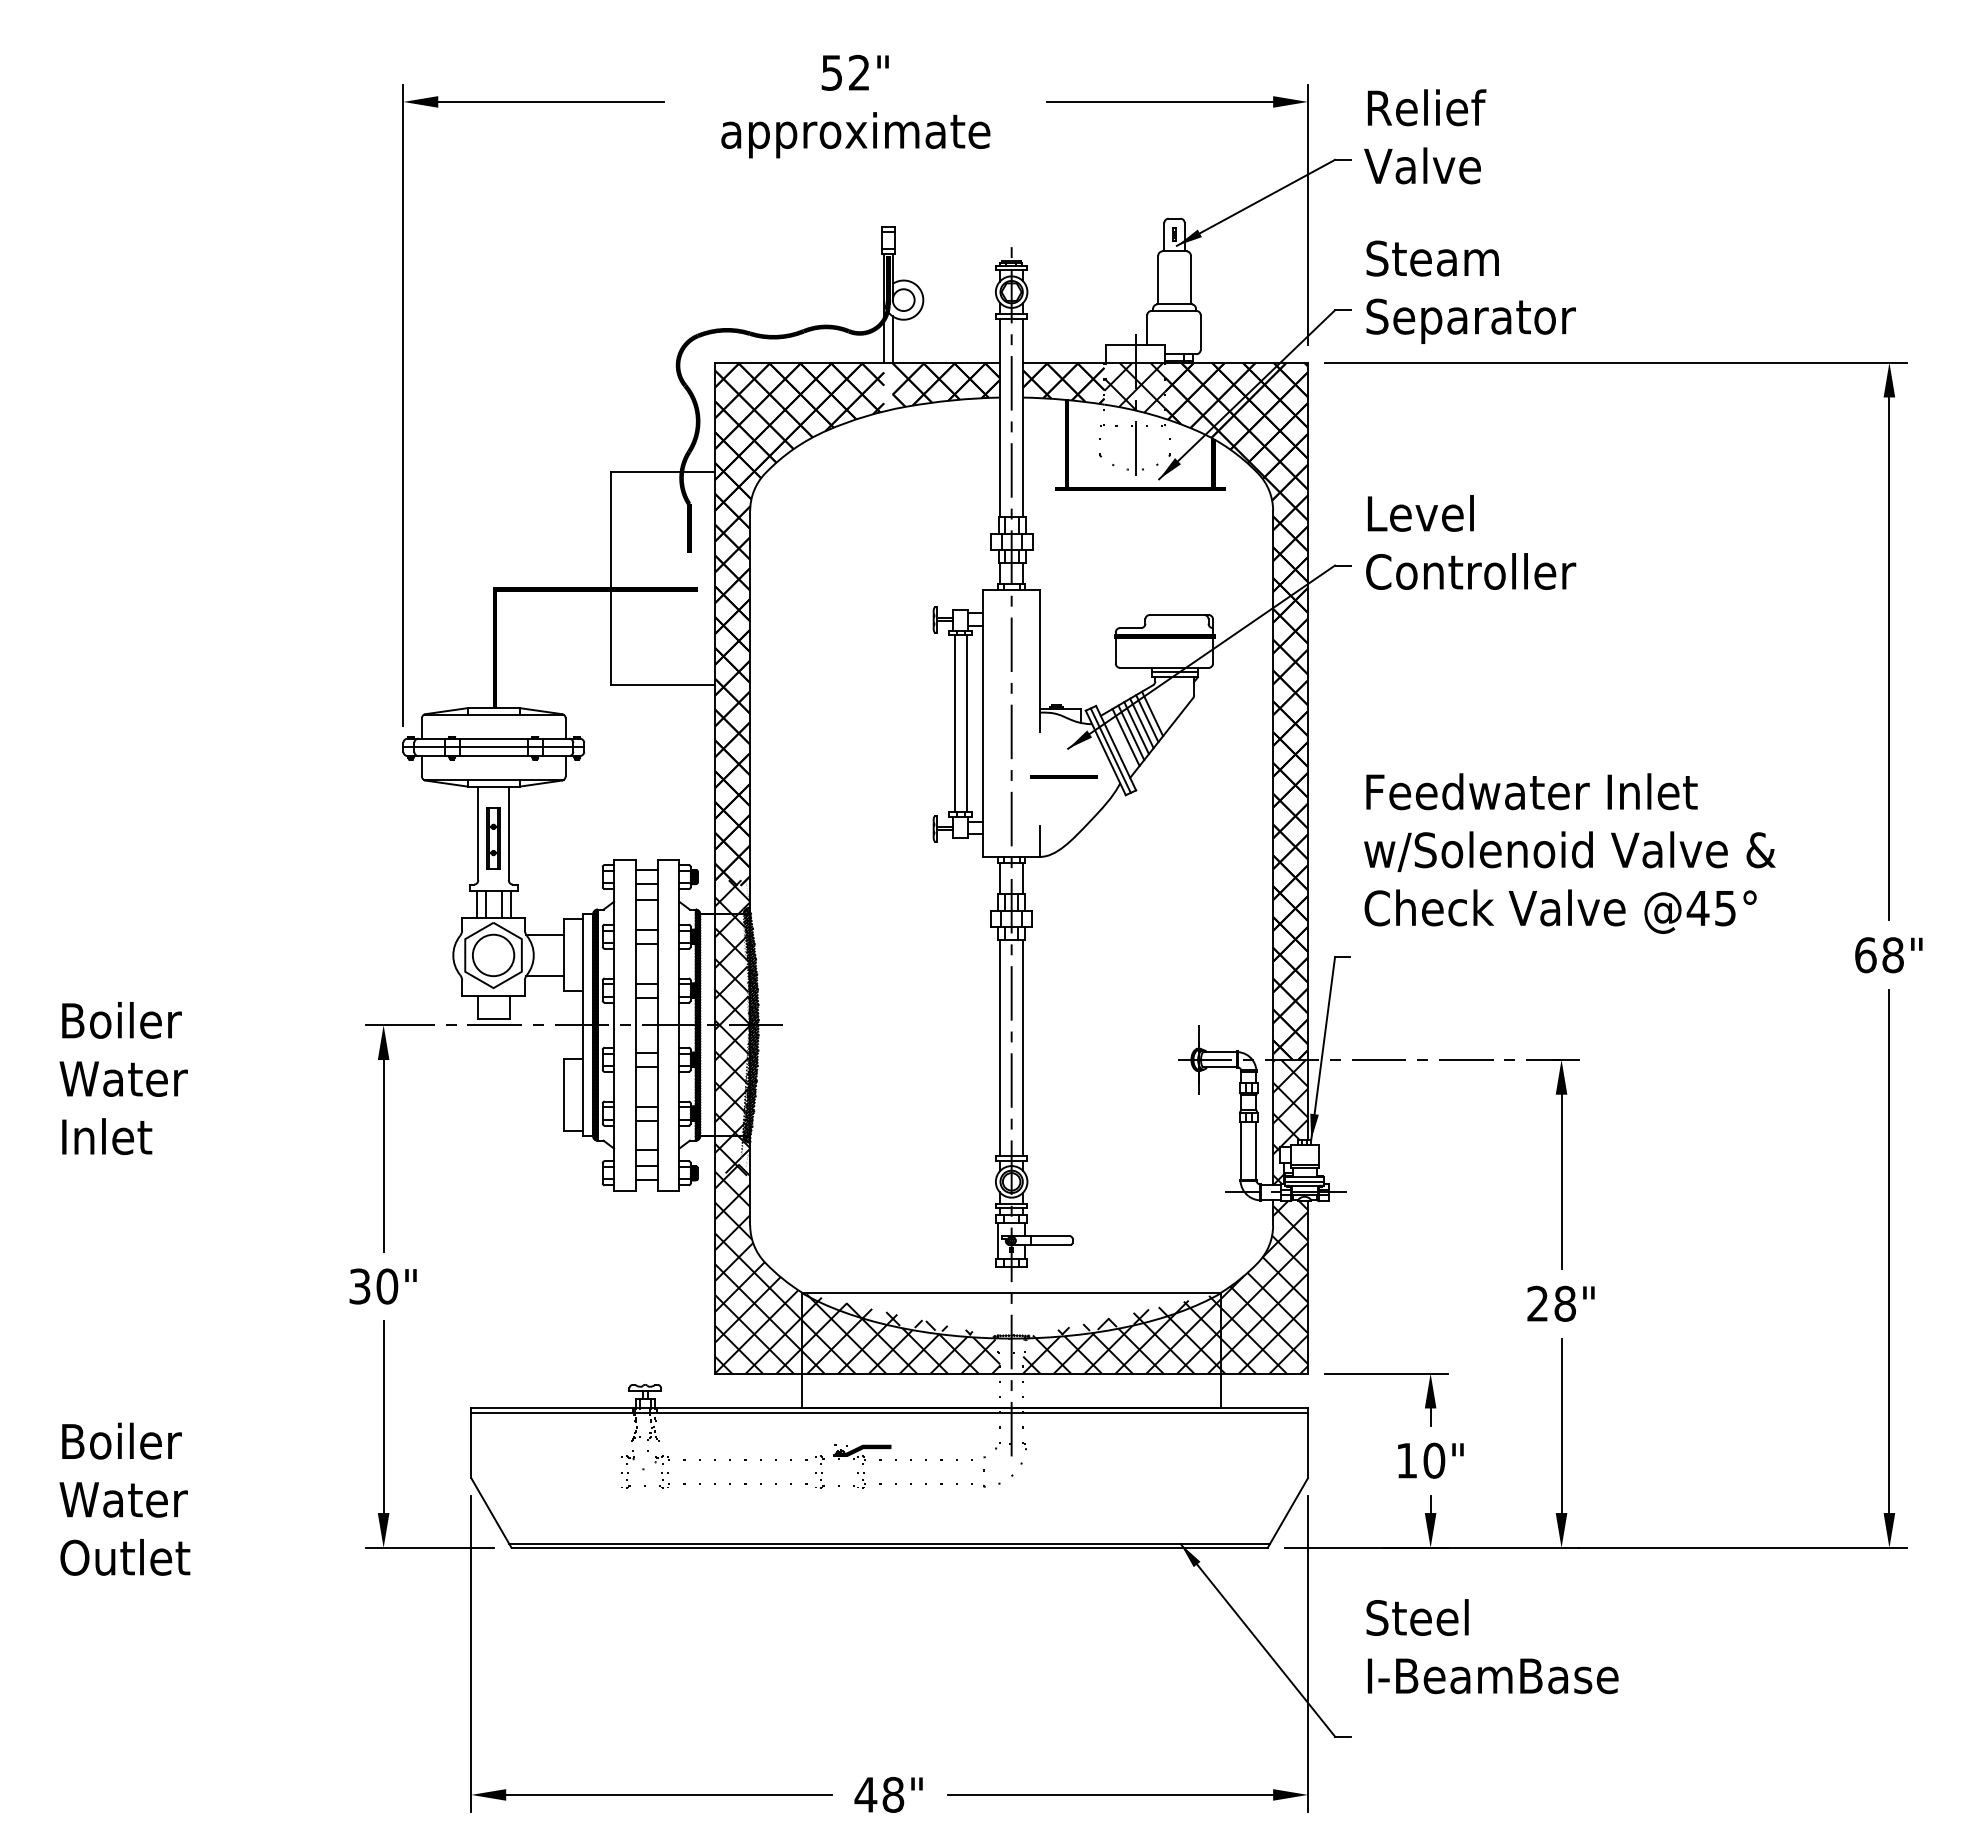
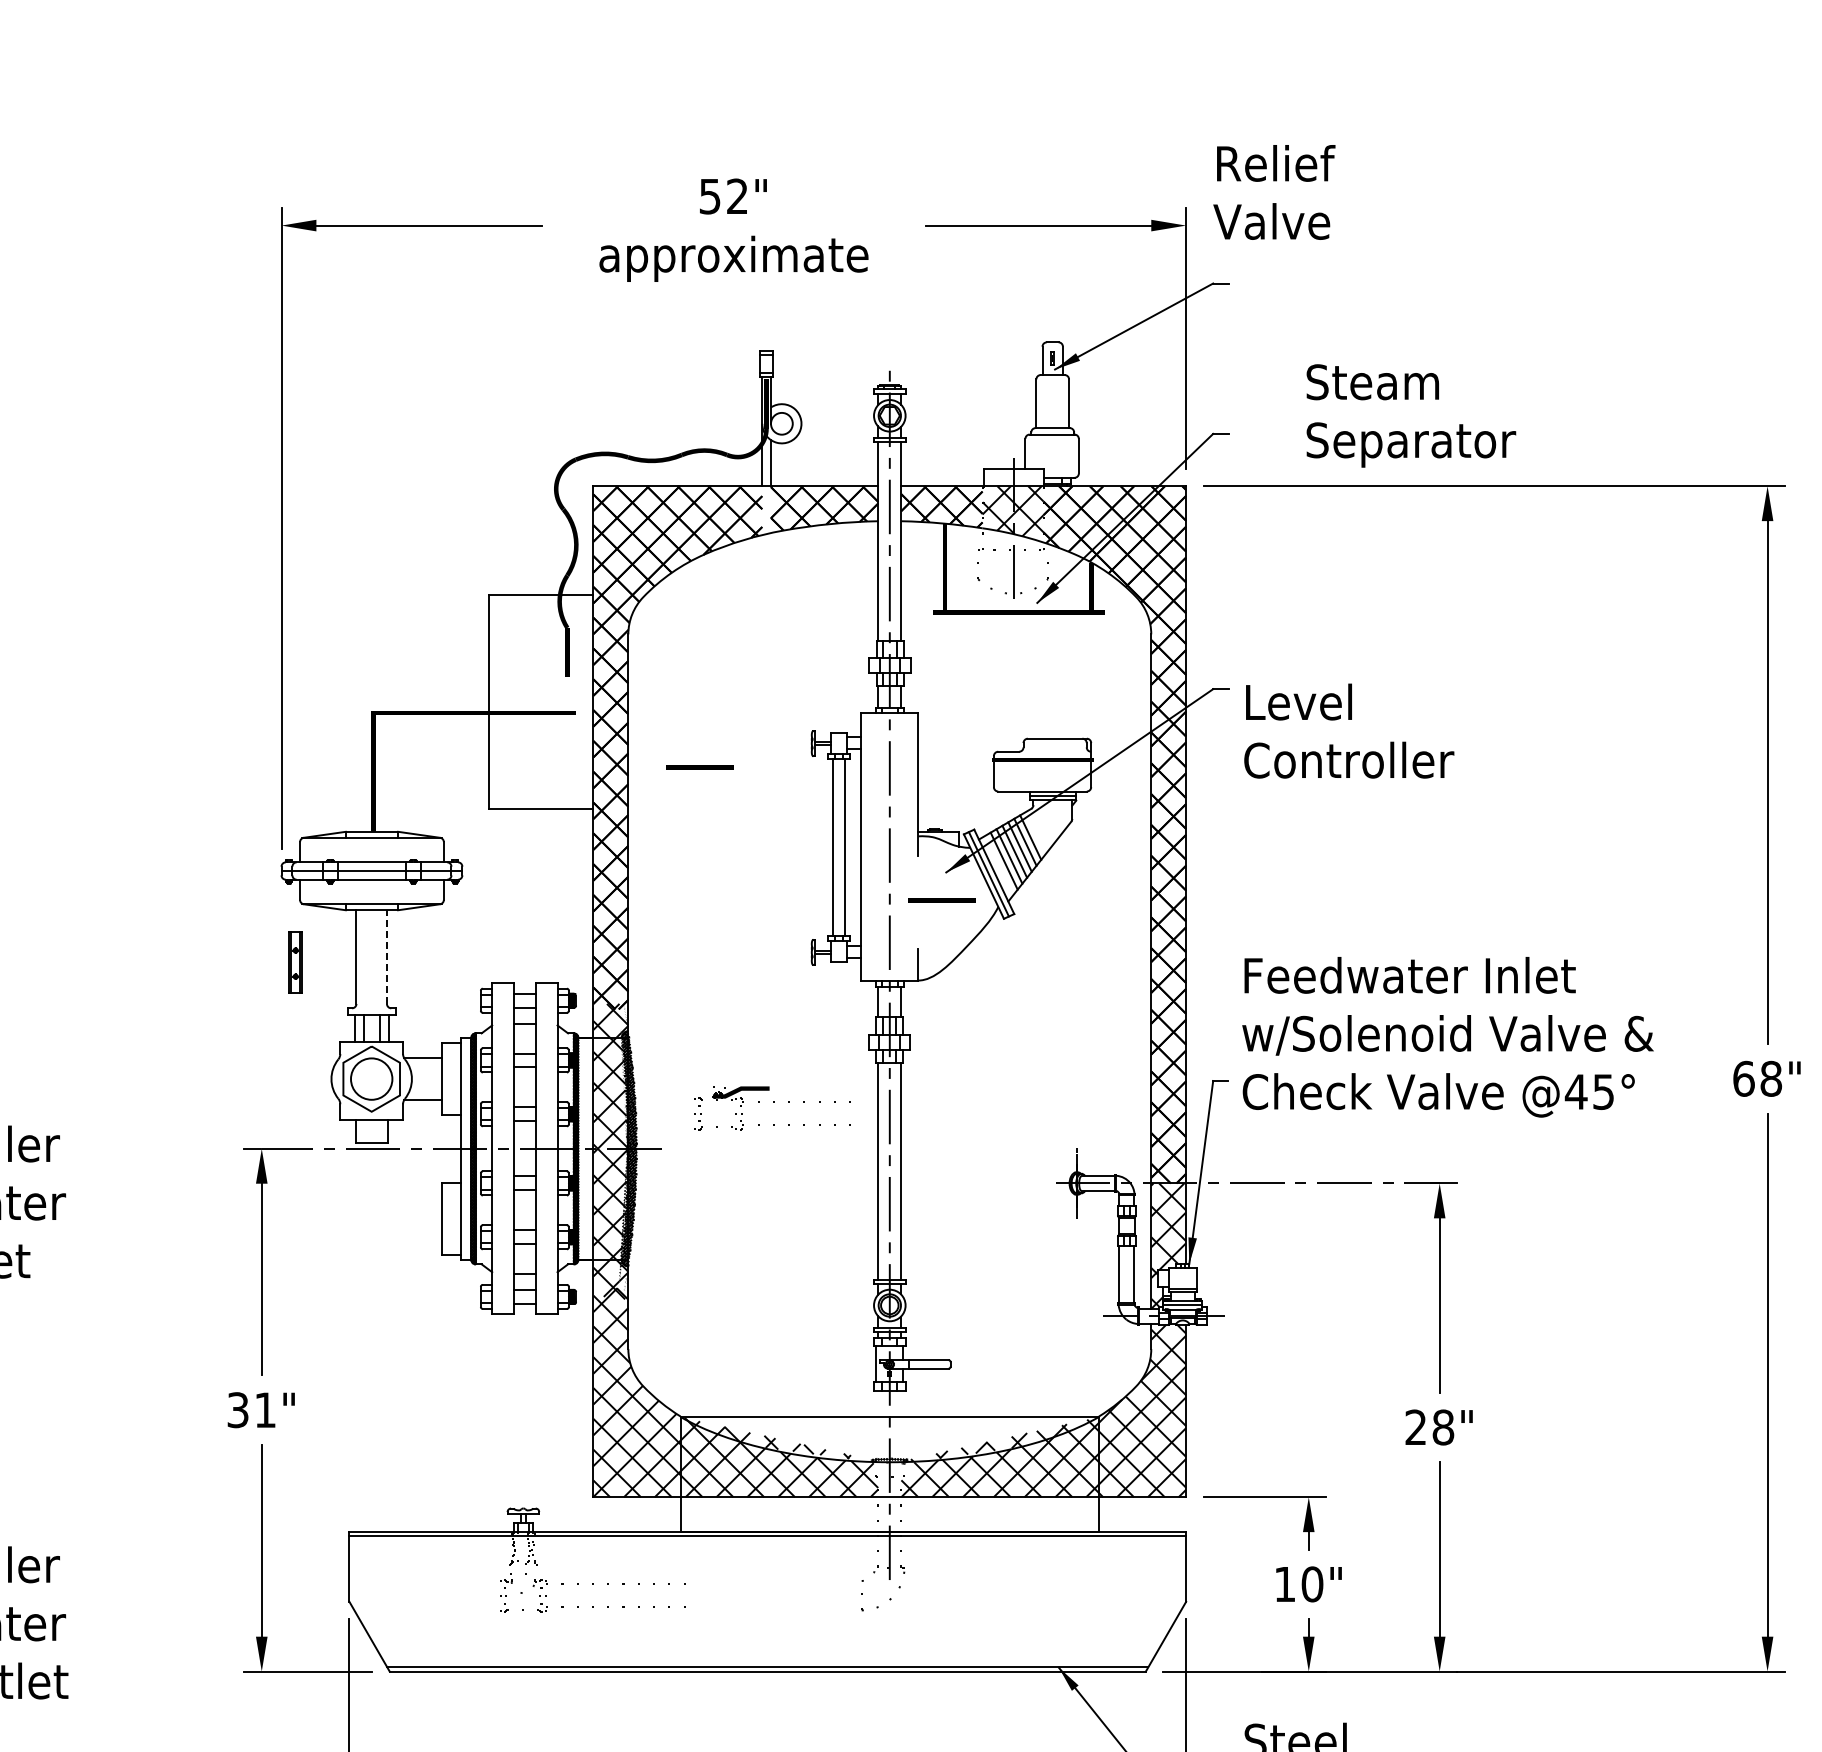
text: (1425, 136) -> (1274, 192), moved
text: (1470, 291) -> (1410, 415), moved
text: (1471, 542) -> (1349, 731), moved
line: (821, 643) -> (699, 767), added
line: (508, 833) -> (386, 957), solid -> dashed
part: (493, 838) -> (295, 962), moved
text: (1569, 853) -> (1447, 1037), moved
text: (387, 1286) -> (265, 1410), 30" -> 31"
part: (895, 1460) -> (773, 1102), moved

